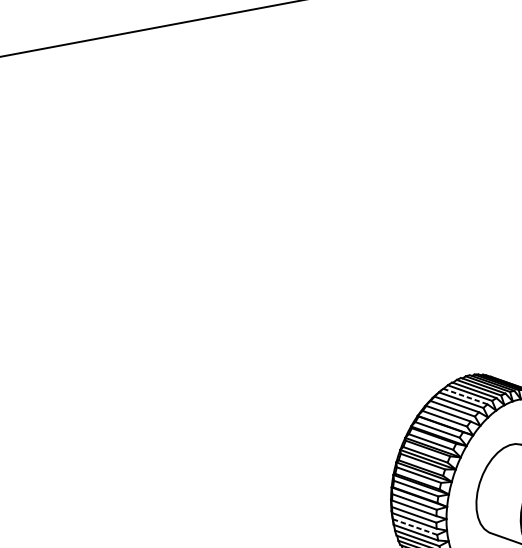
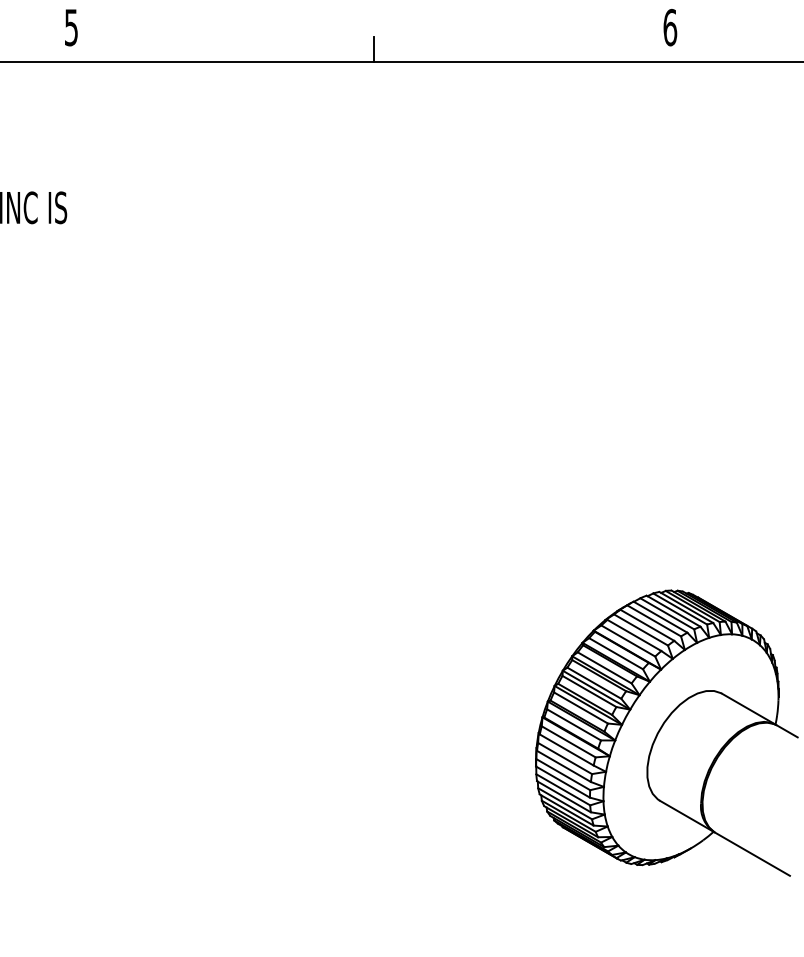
line: (173, 14) -> (373, 49), added
line: (465, 396) -> (660, 617), dashed -> solid
line: (415, 526) -> (563, 774), dashed -> solid

